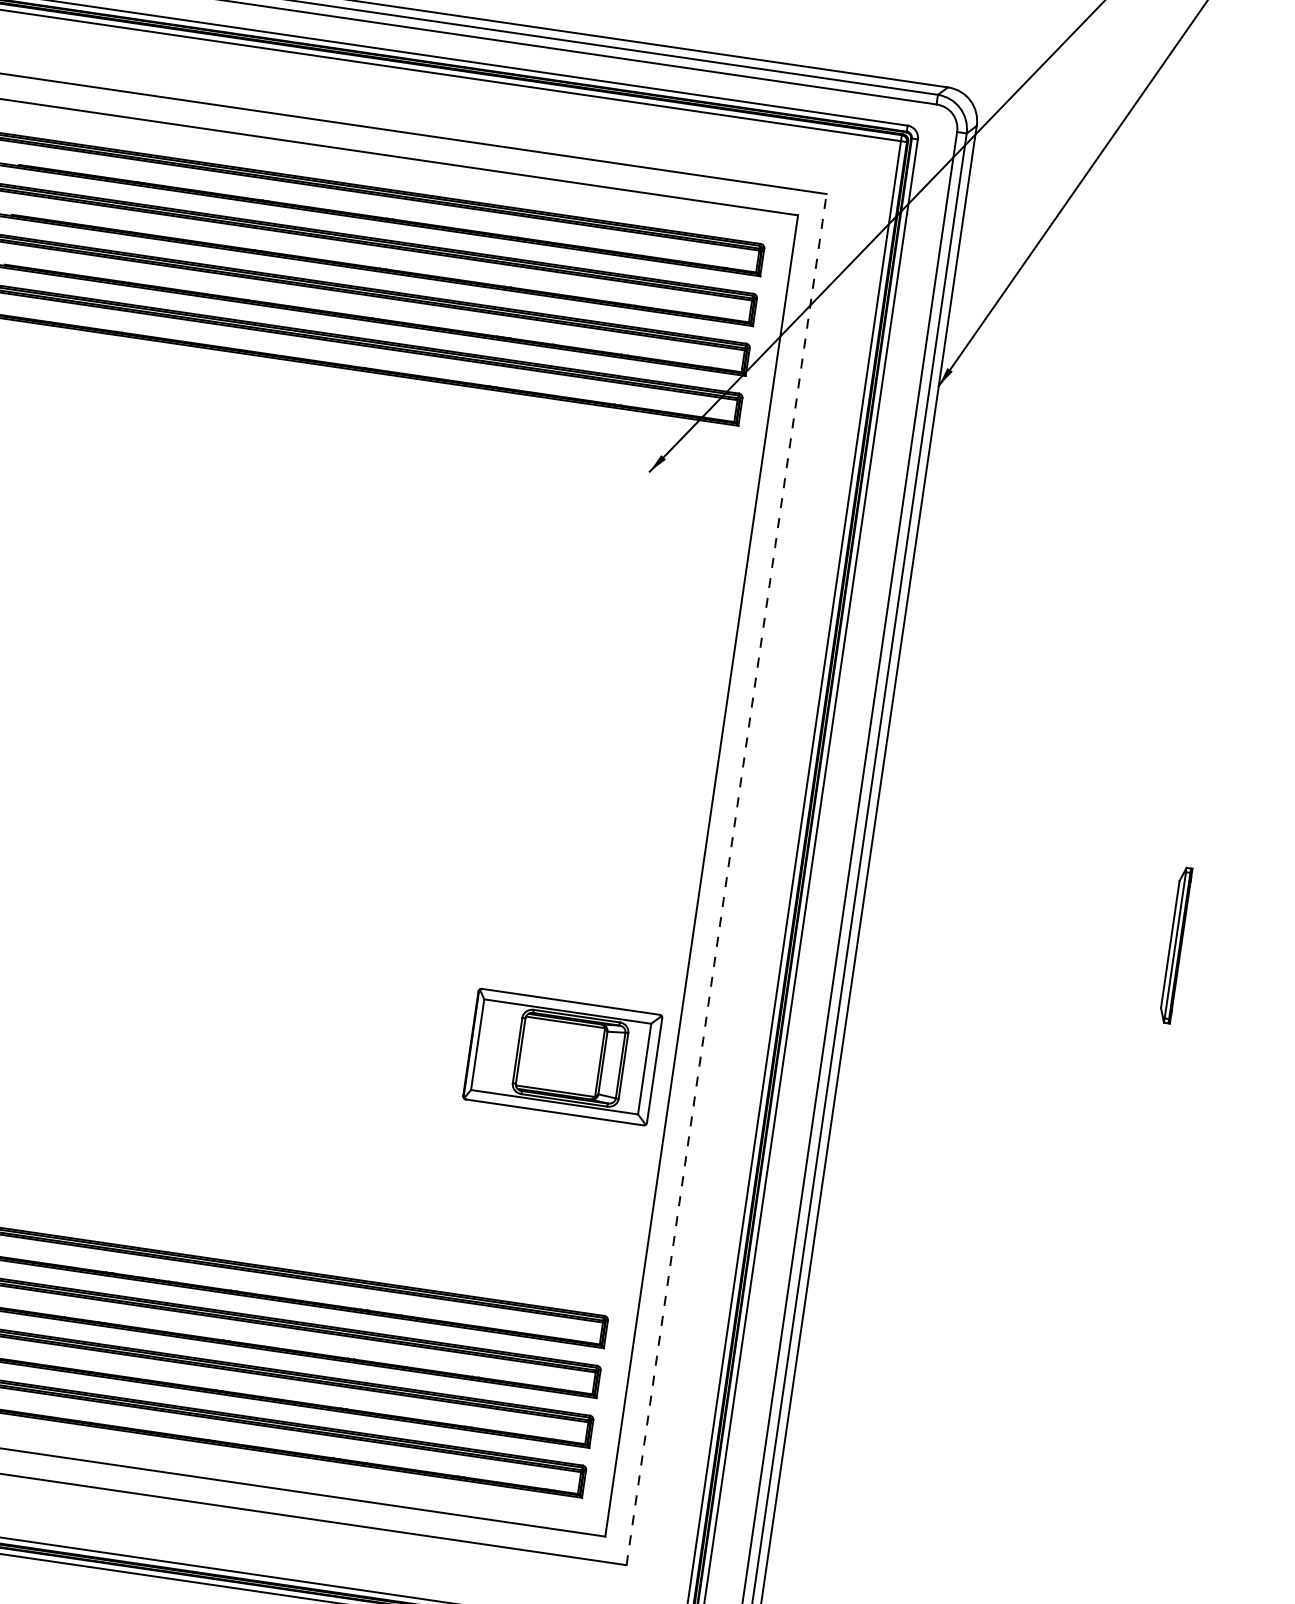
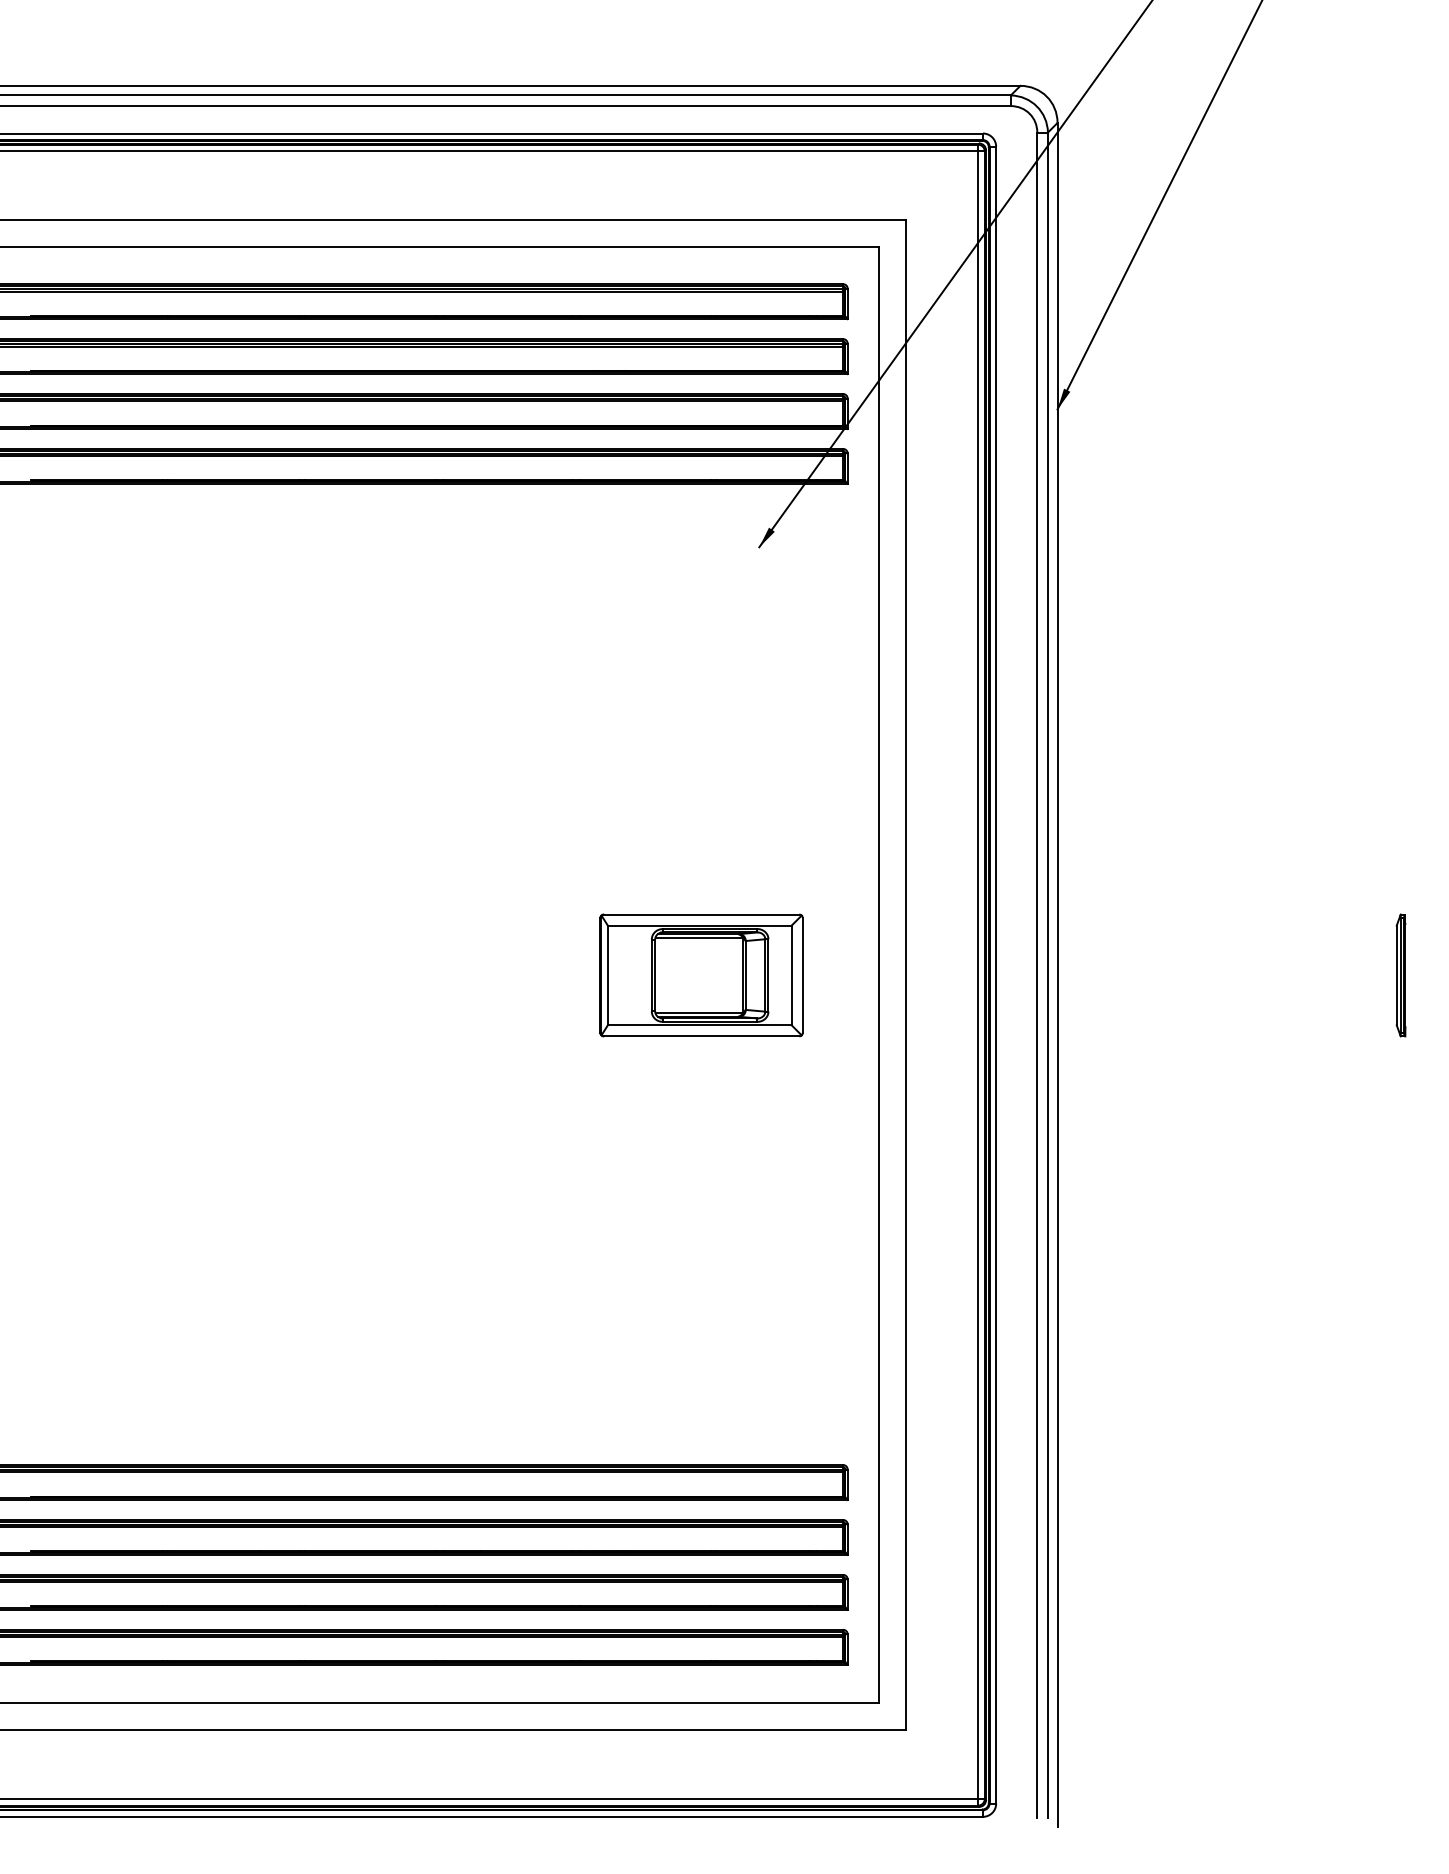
line: (726, 878) -> (906, 974), dashed -> solid
part: (1175, 945) -> (1400, 975), size x0.71
part: (562, 1057) -> (701, 975), moved

